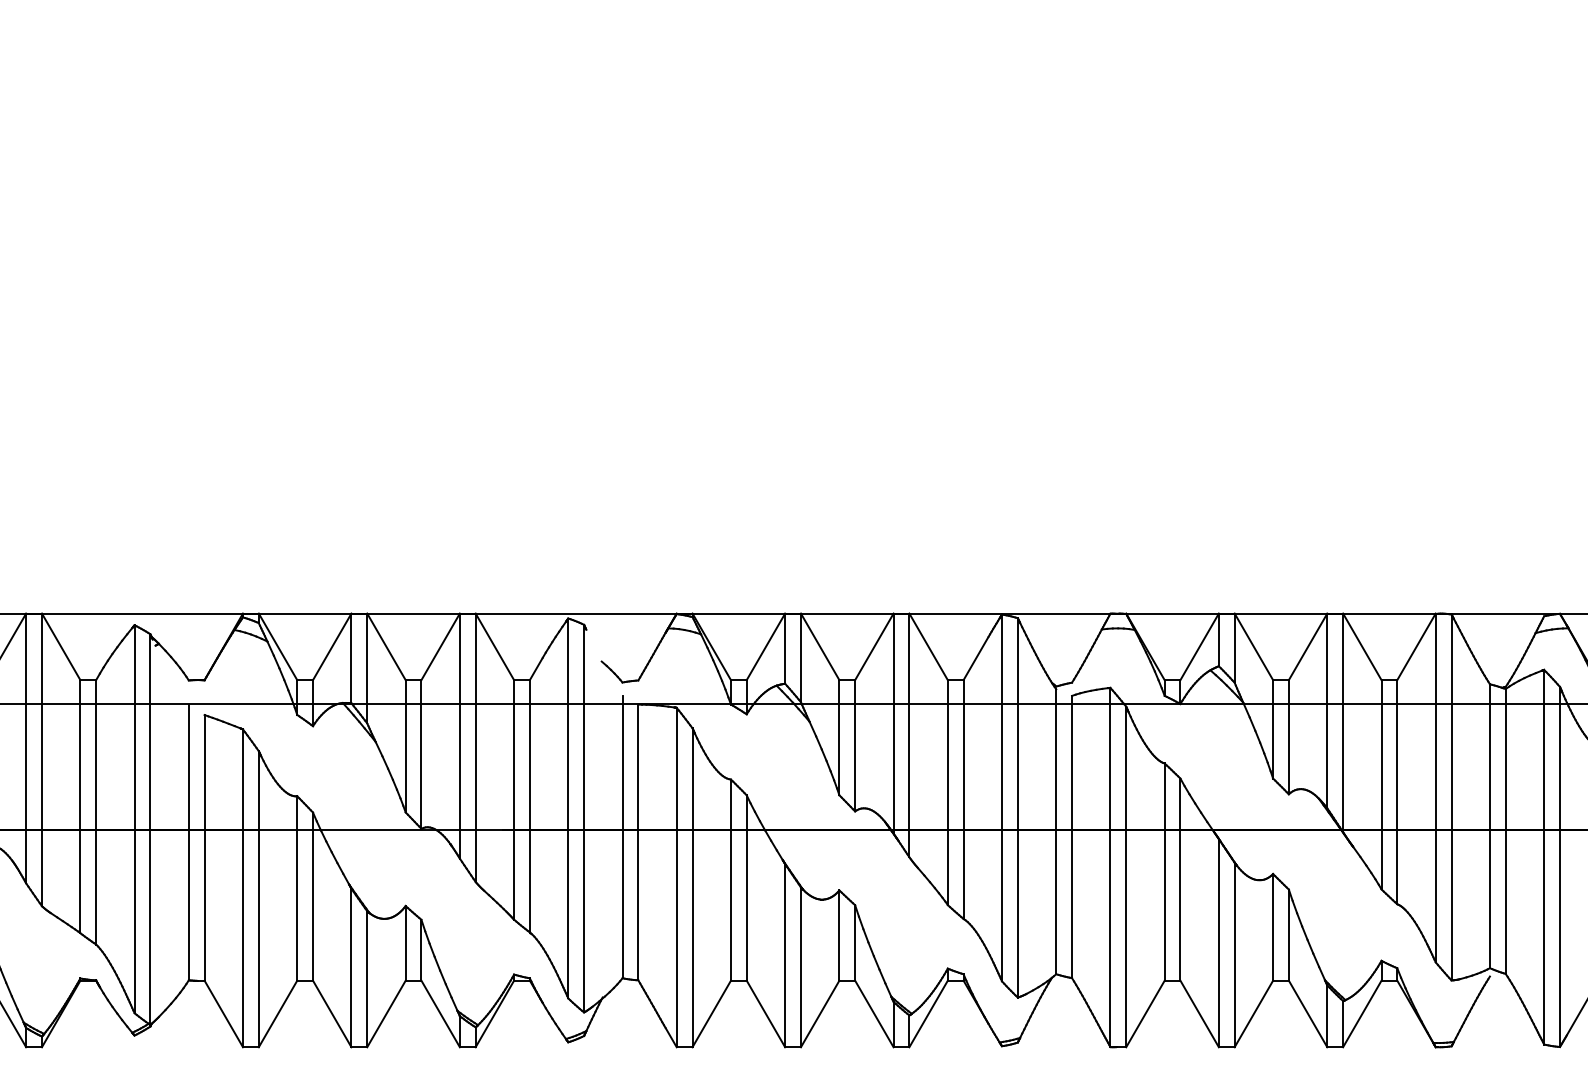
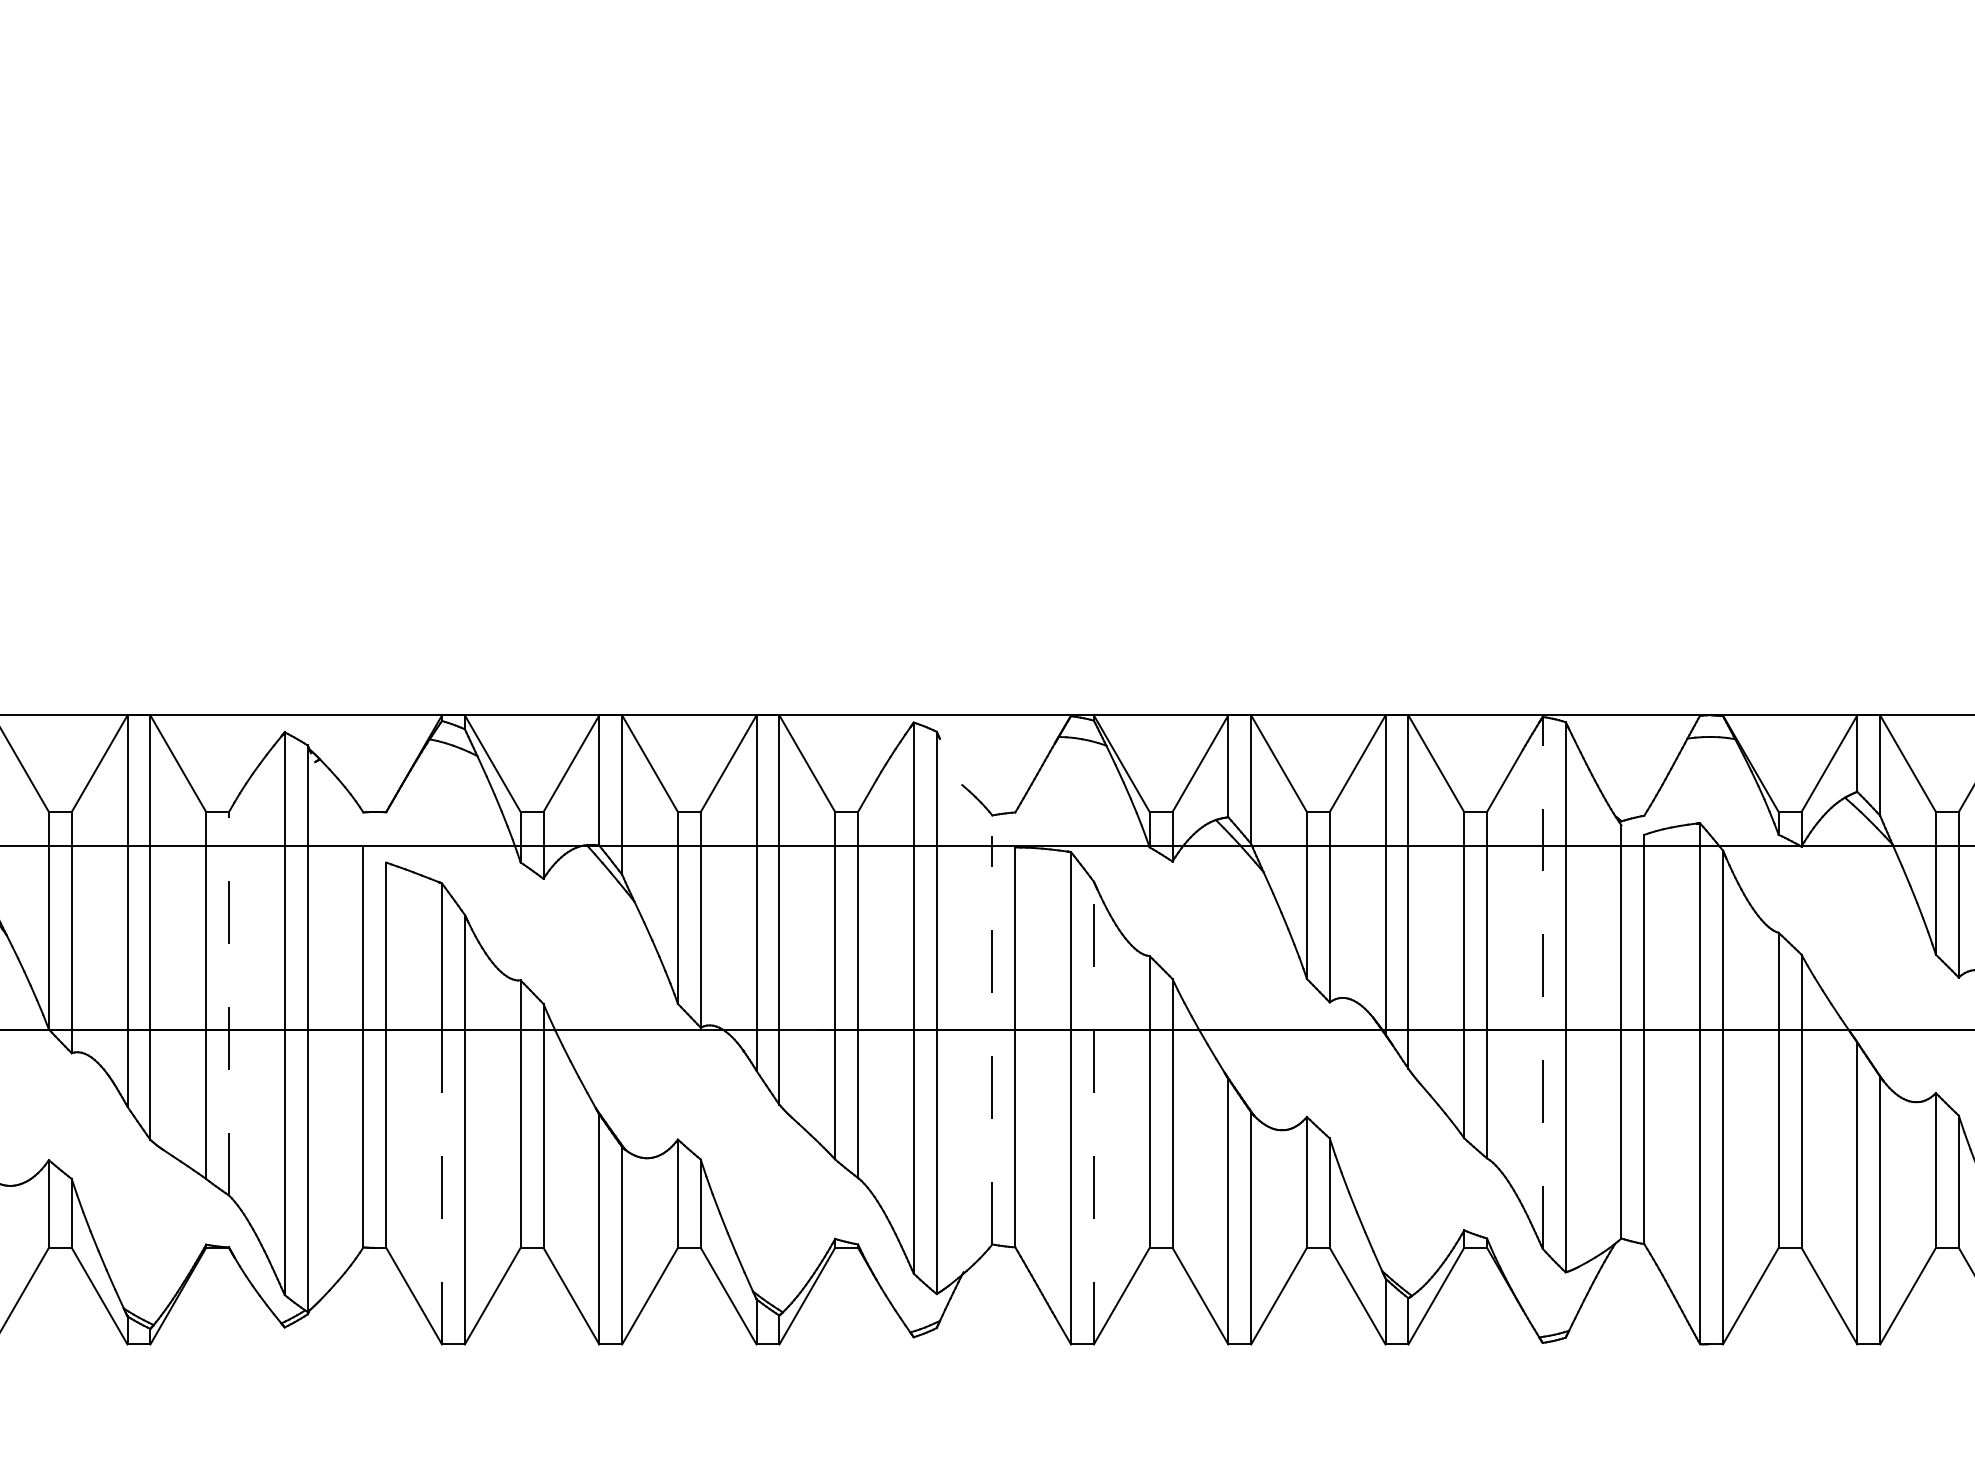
line: (1002, 797) -> (1543, 982), solid -> dashed
line: (96, 811) -> (229, 1002), solid -> dashed
line: (622, 837) -> (992, 1040), solid -> dashed
line: (692, 887) -> (1093, 1112), solid -> dashed
line: (243, 938) -> (442, 1186), solid -> dashed

